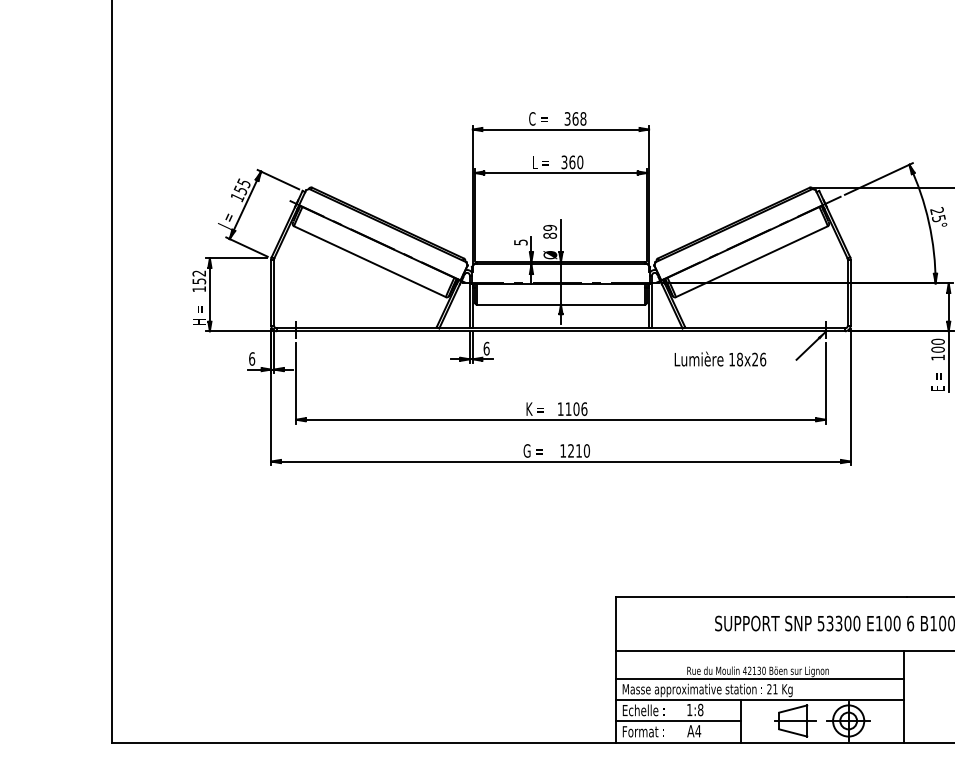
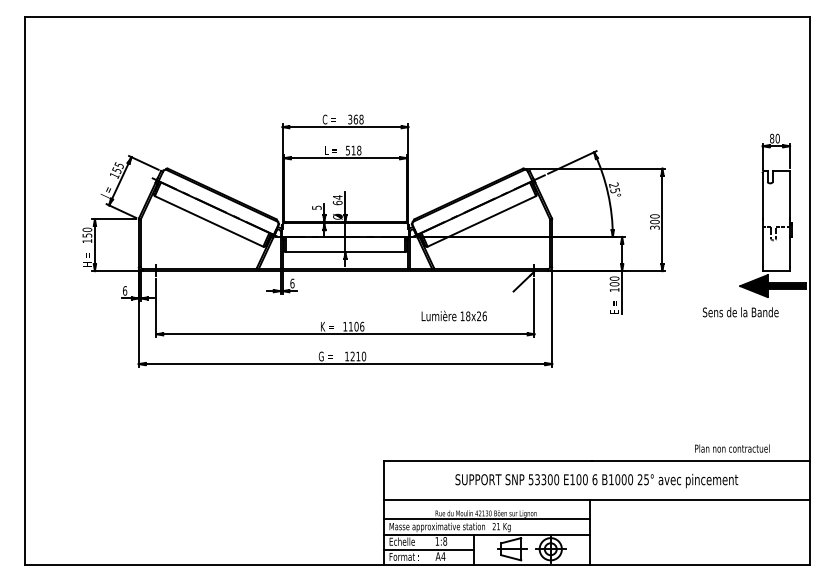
text: (572, 162) -> (353, 150), 360 -> 518
text: (549, 232) -> (337, 200), 89 -> 64
text: (199, 272) -> (87, 229), 152 -> 150
text: (719, 358) -> (453, 315), moved

